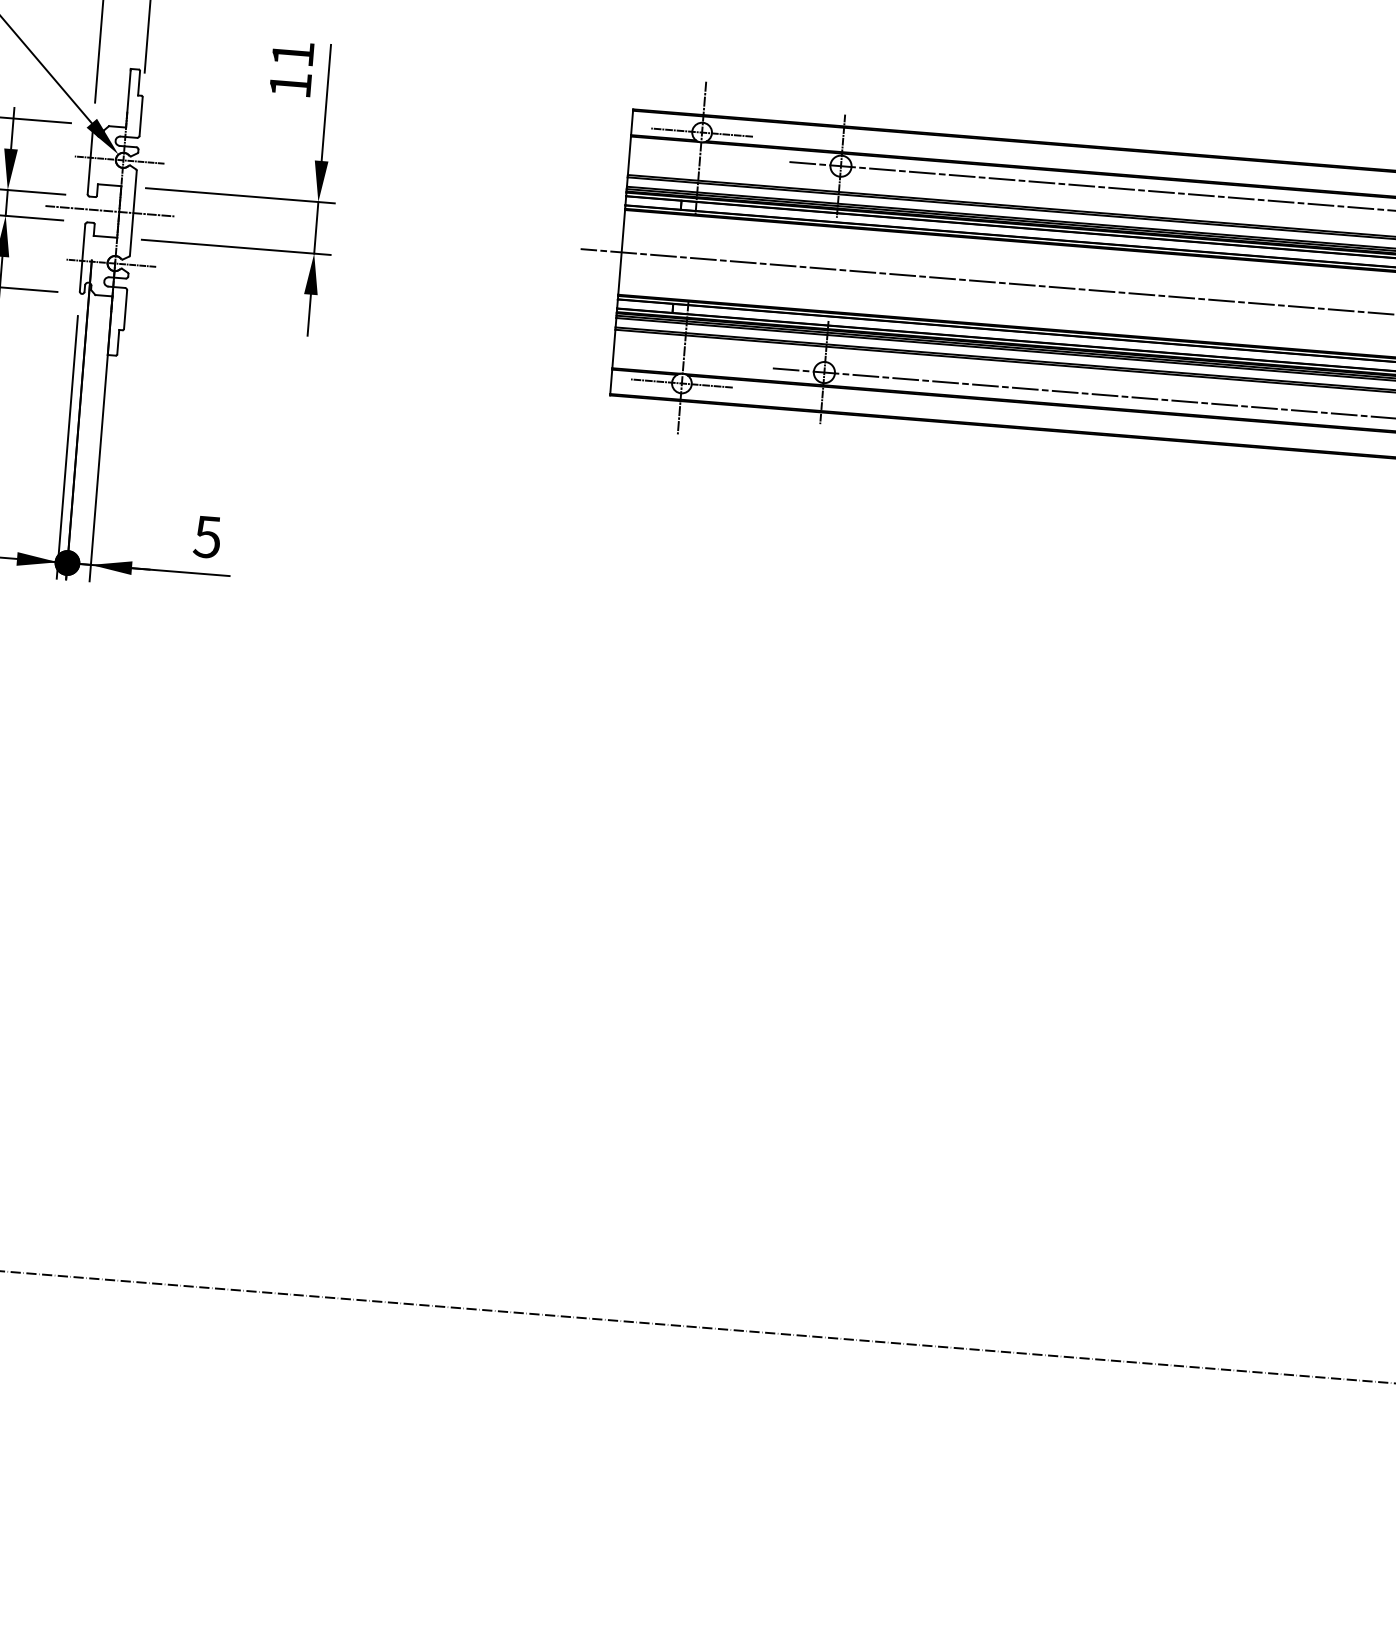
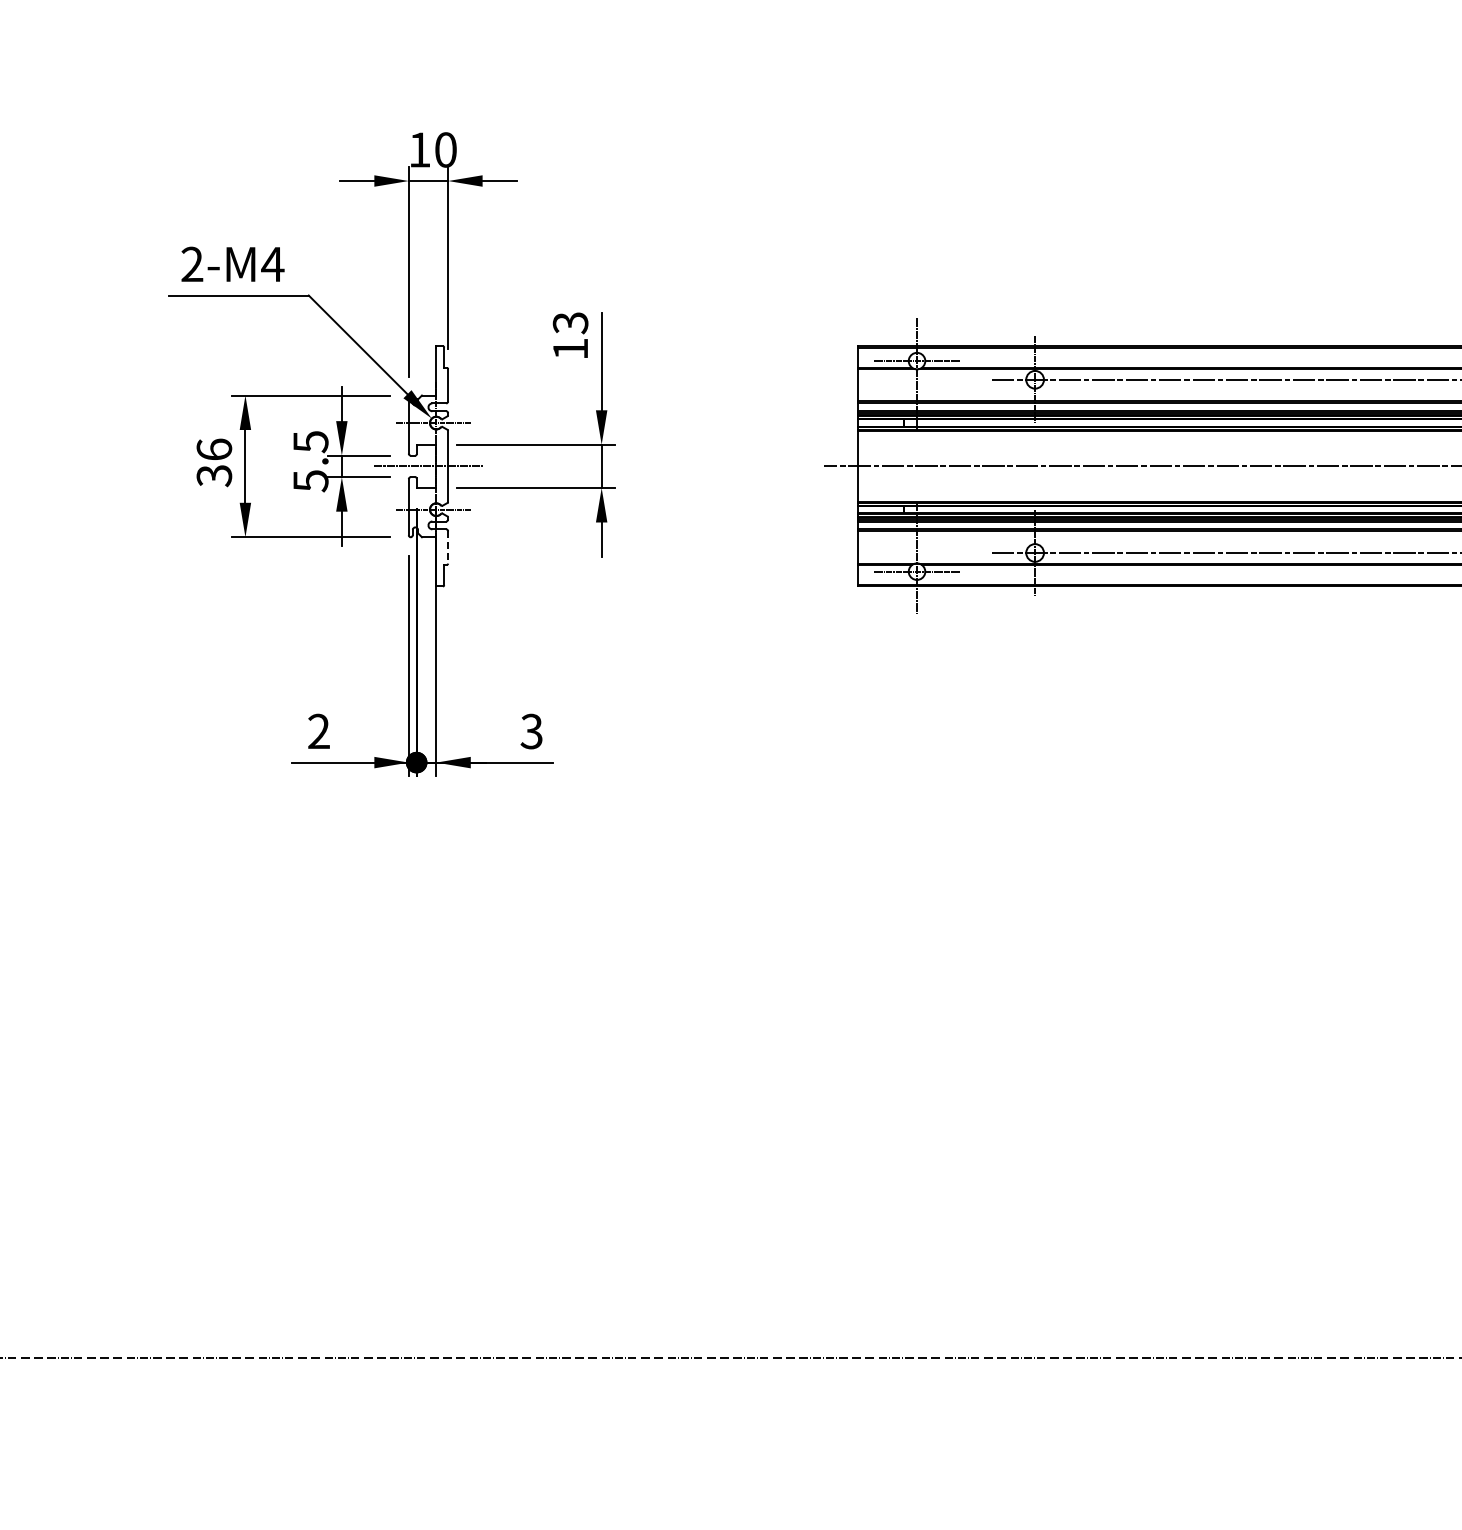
text: (292, 54) -> (570, 323), 11 -> 13
line: (126, 309) -> (448, 547), solid -> dashed
text: (207, 536) -> (531, 731), 5 -> 3

